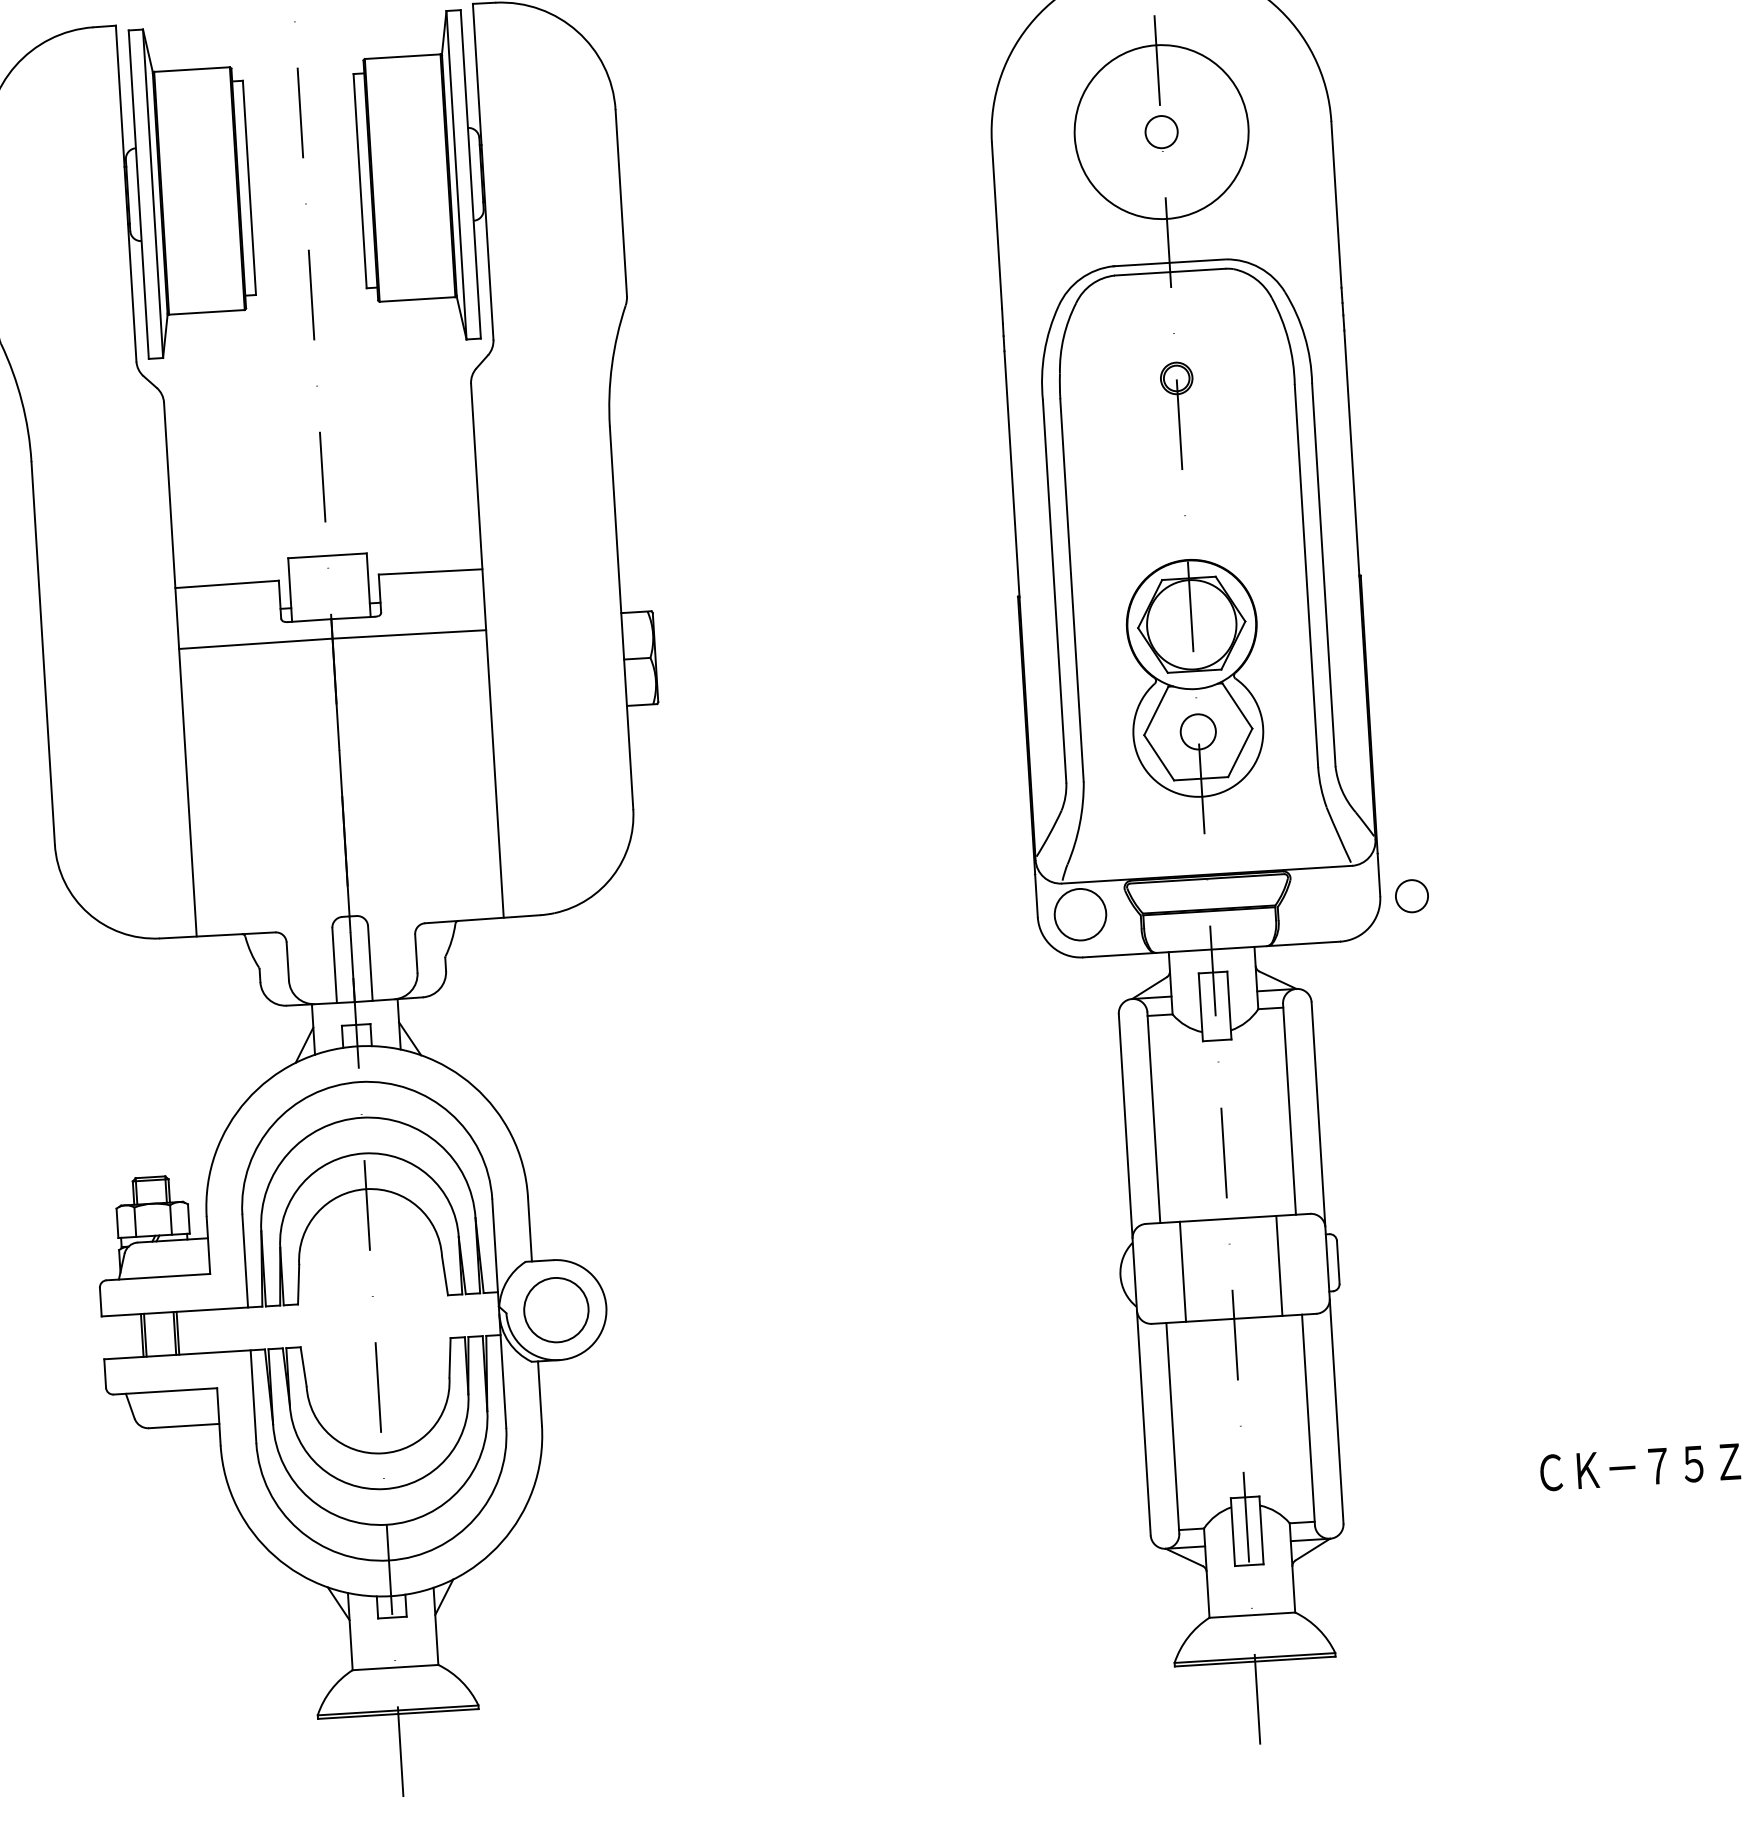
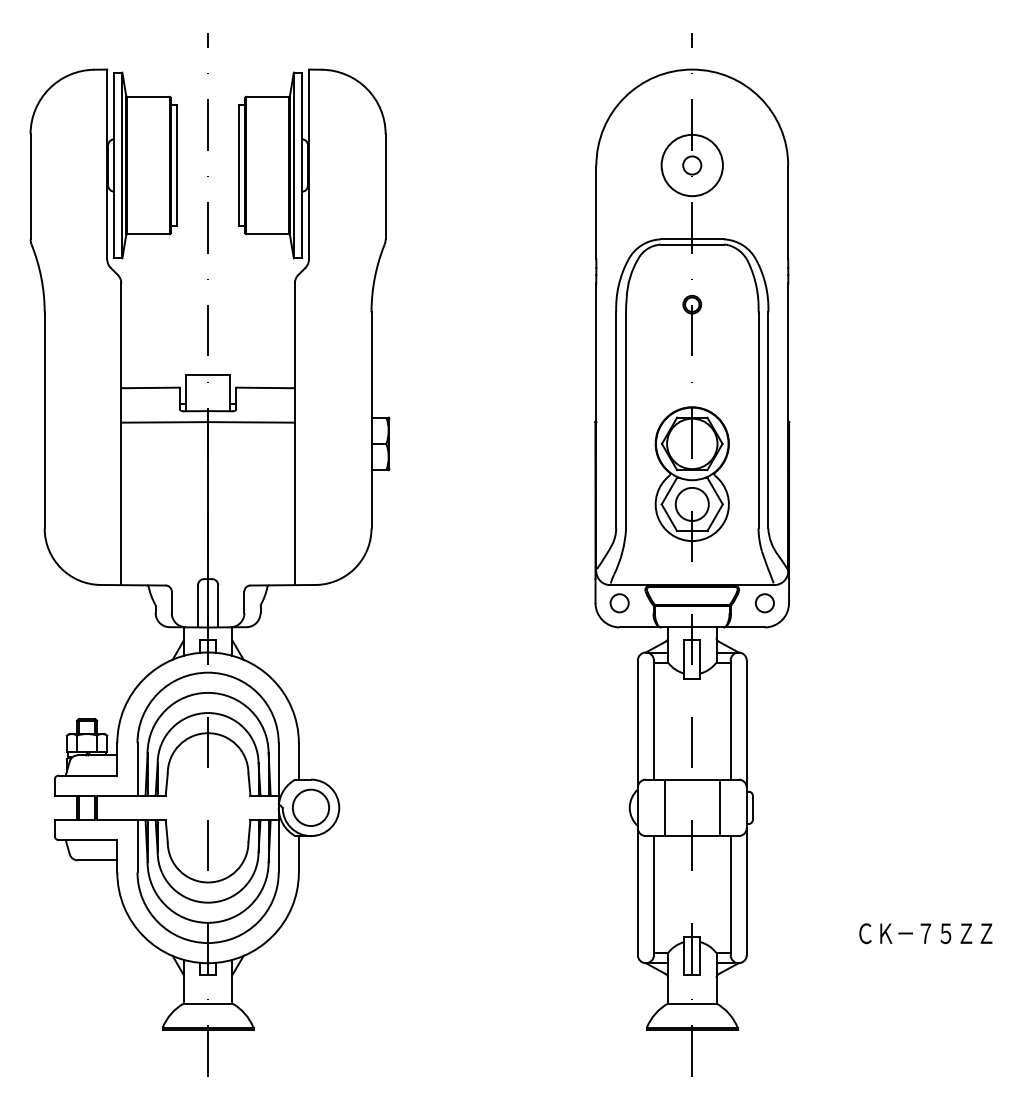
circle: (1160, 132) -> (691, 165), size x0.62
circle: (1196, 730) -> (691, 503), size x1.67
circle: (1411, 896) -> (764, 603), moved
circle: (1080, 915) -> (619, 603), size x0.62

